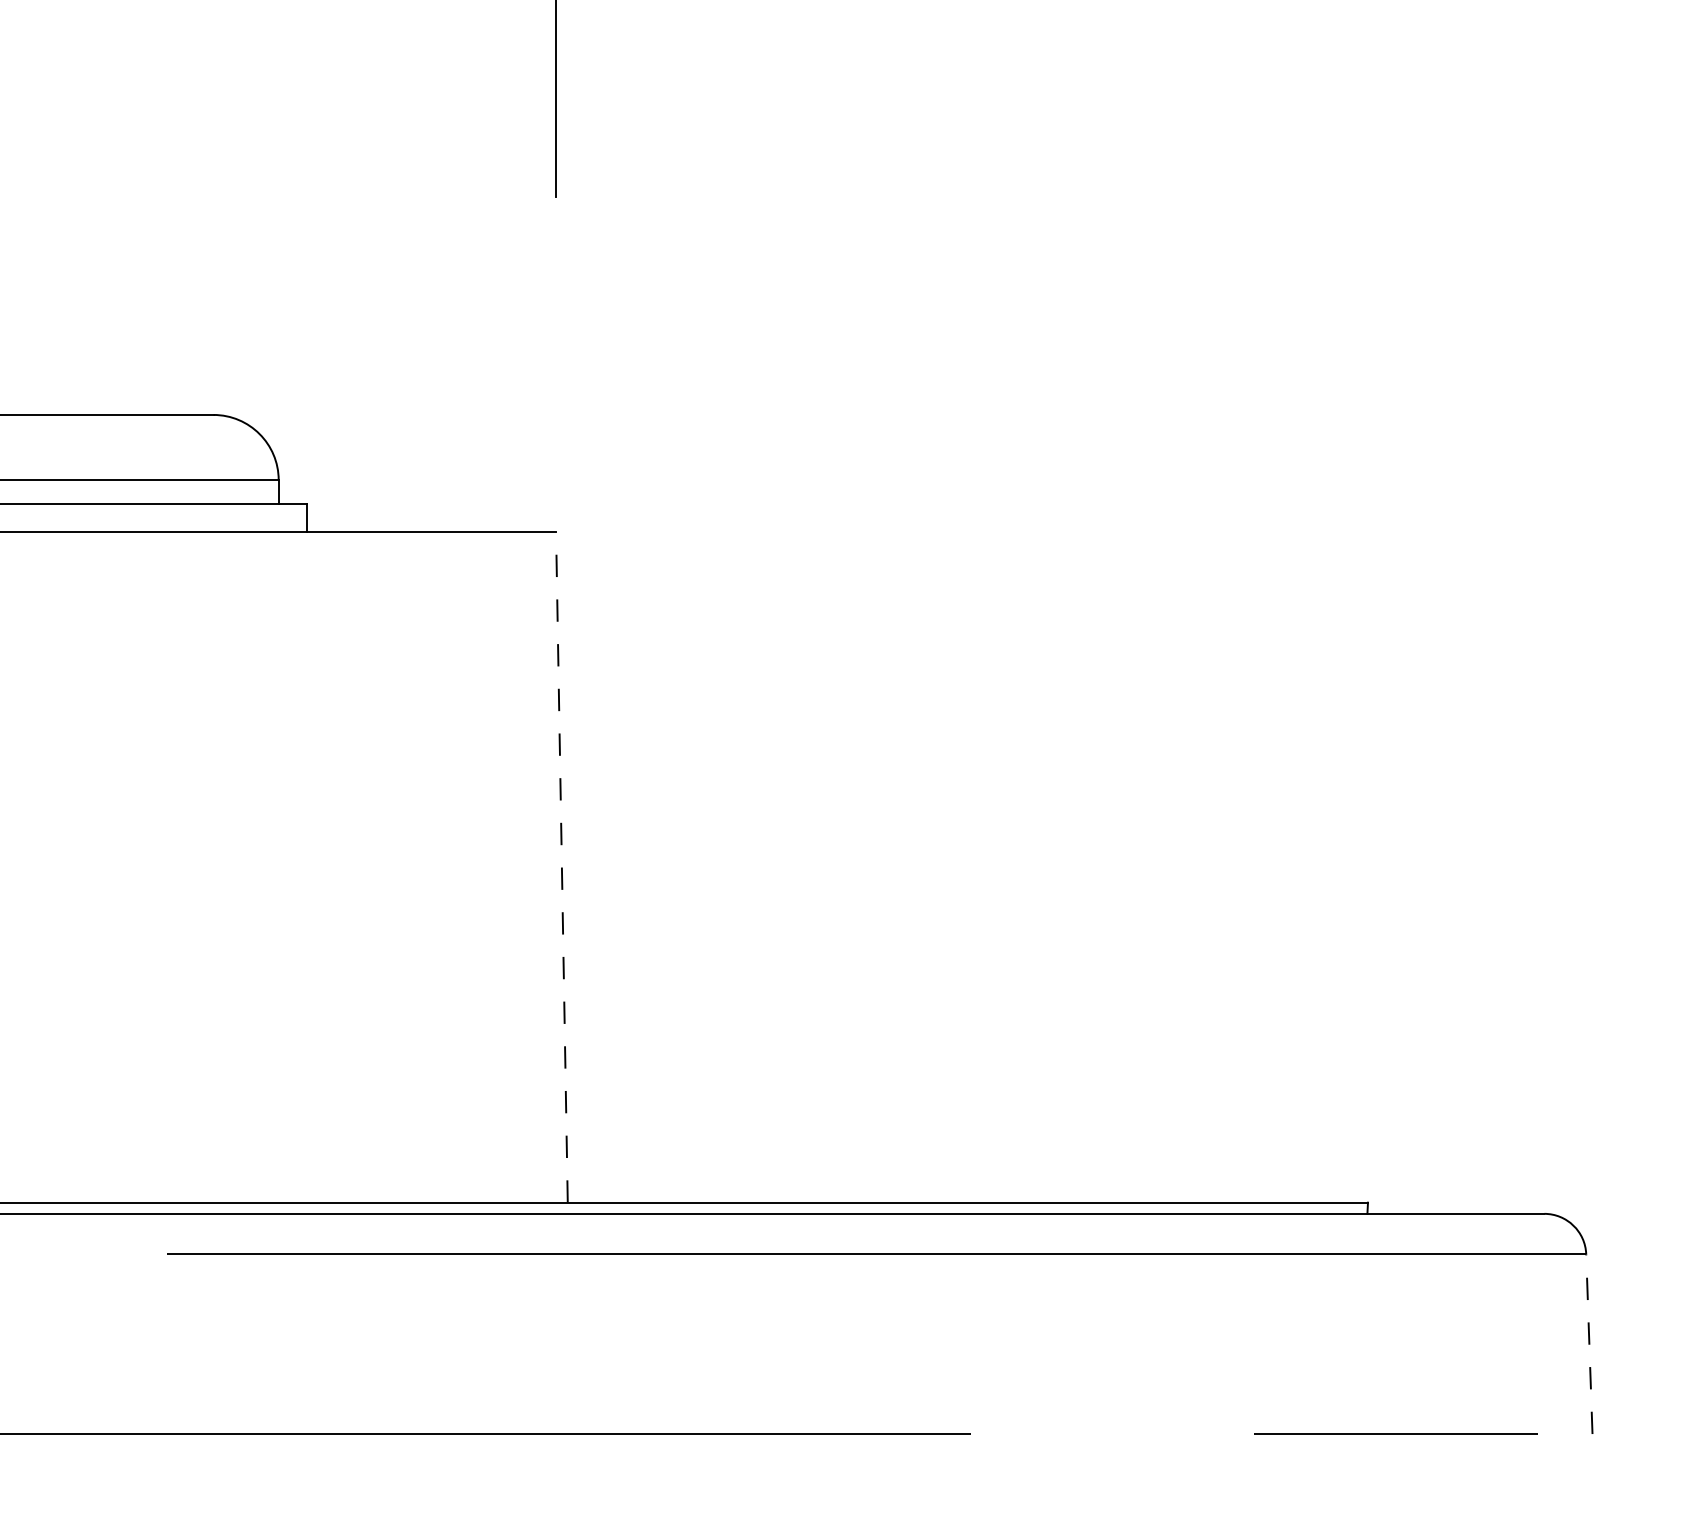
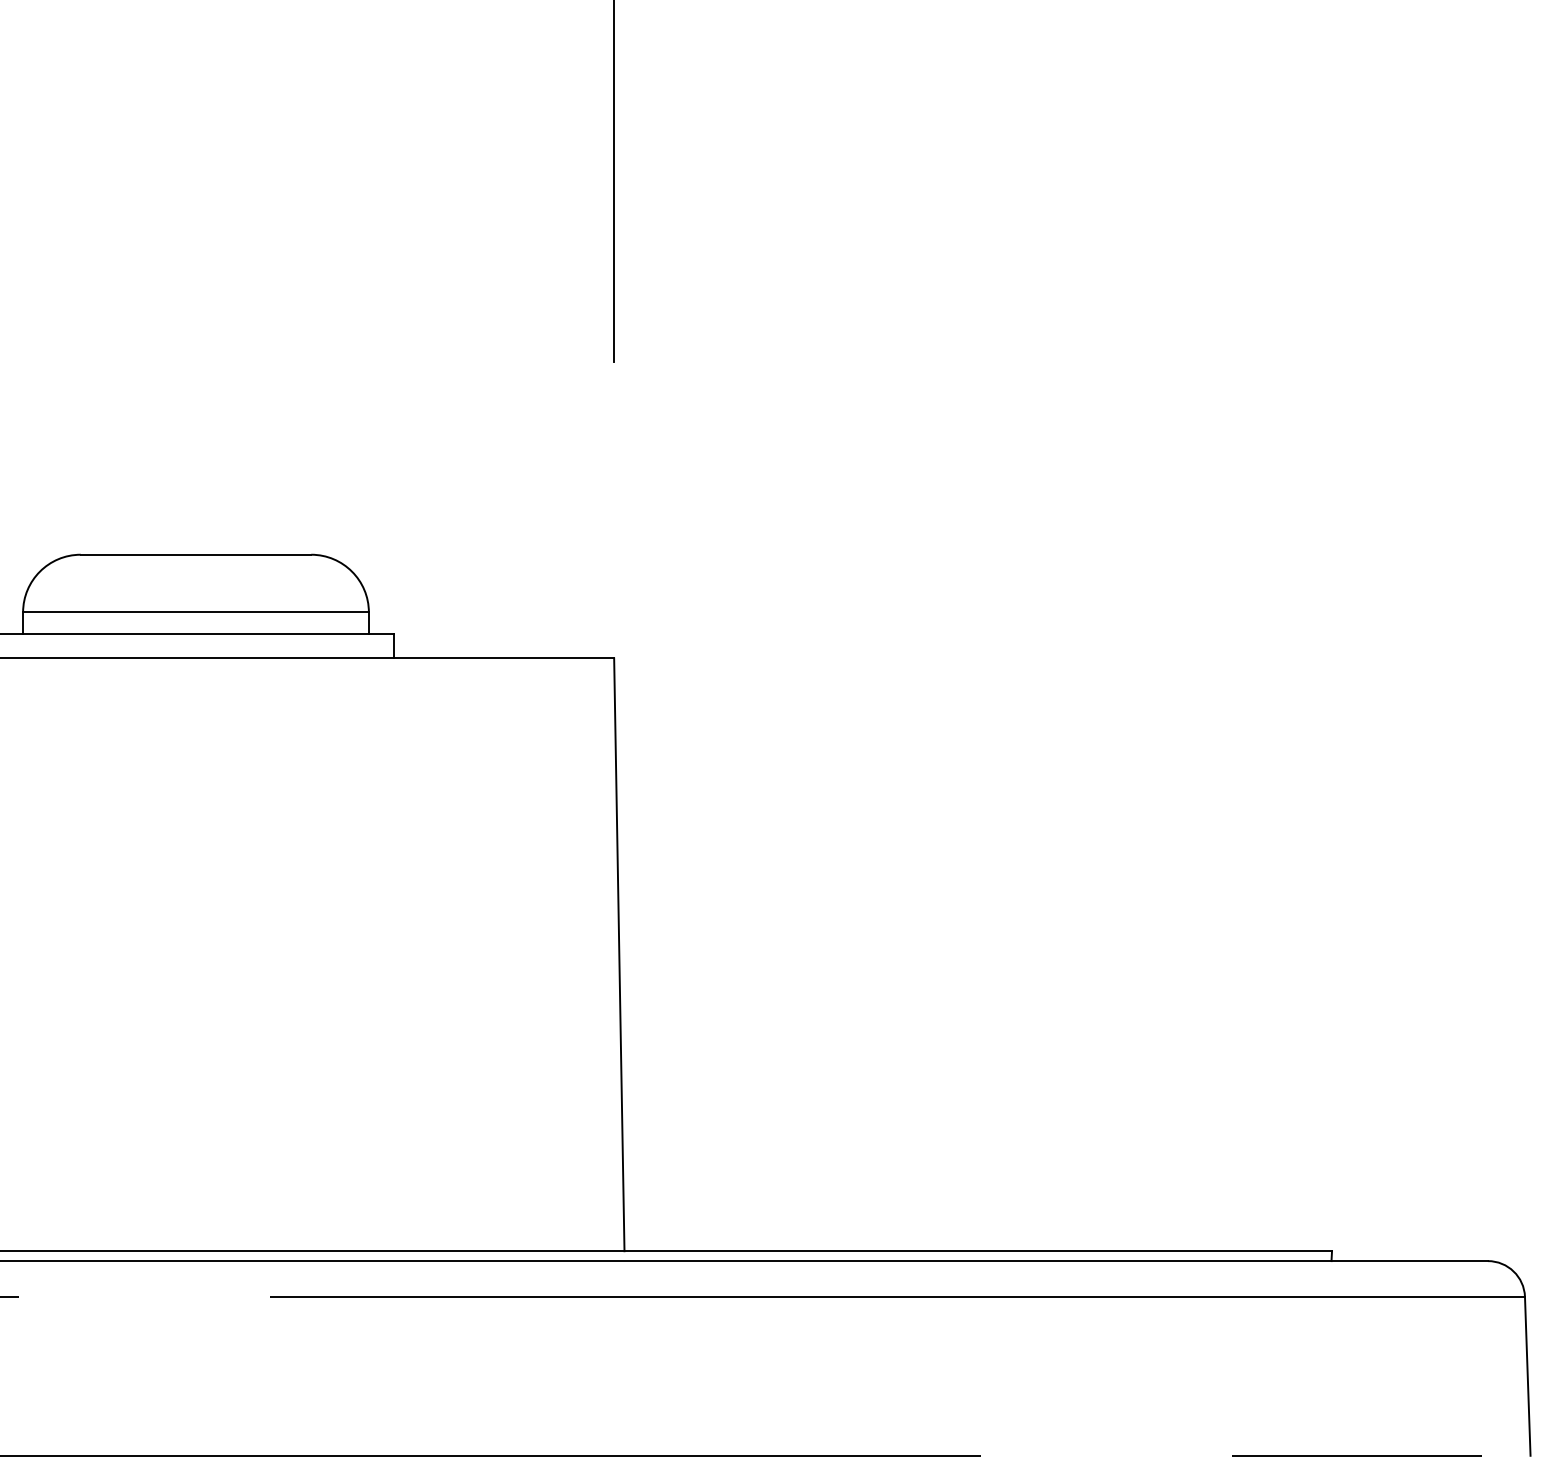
line: (562, 867) -> (619, 954), dashed -> solid
line: (1589, 1344) -> (1527, 1376), dashed -> solid

